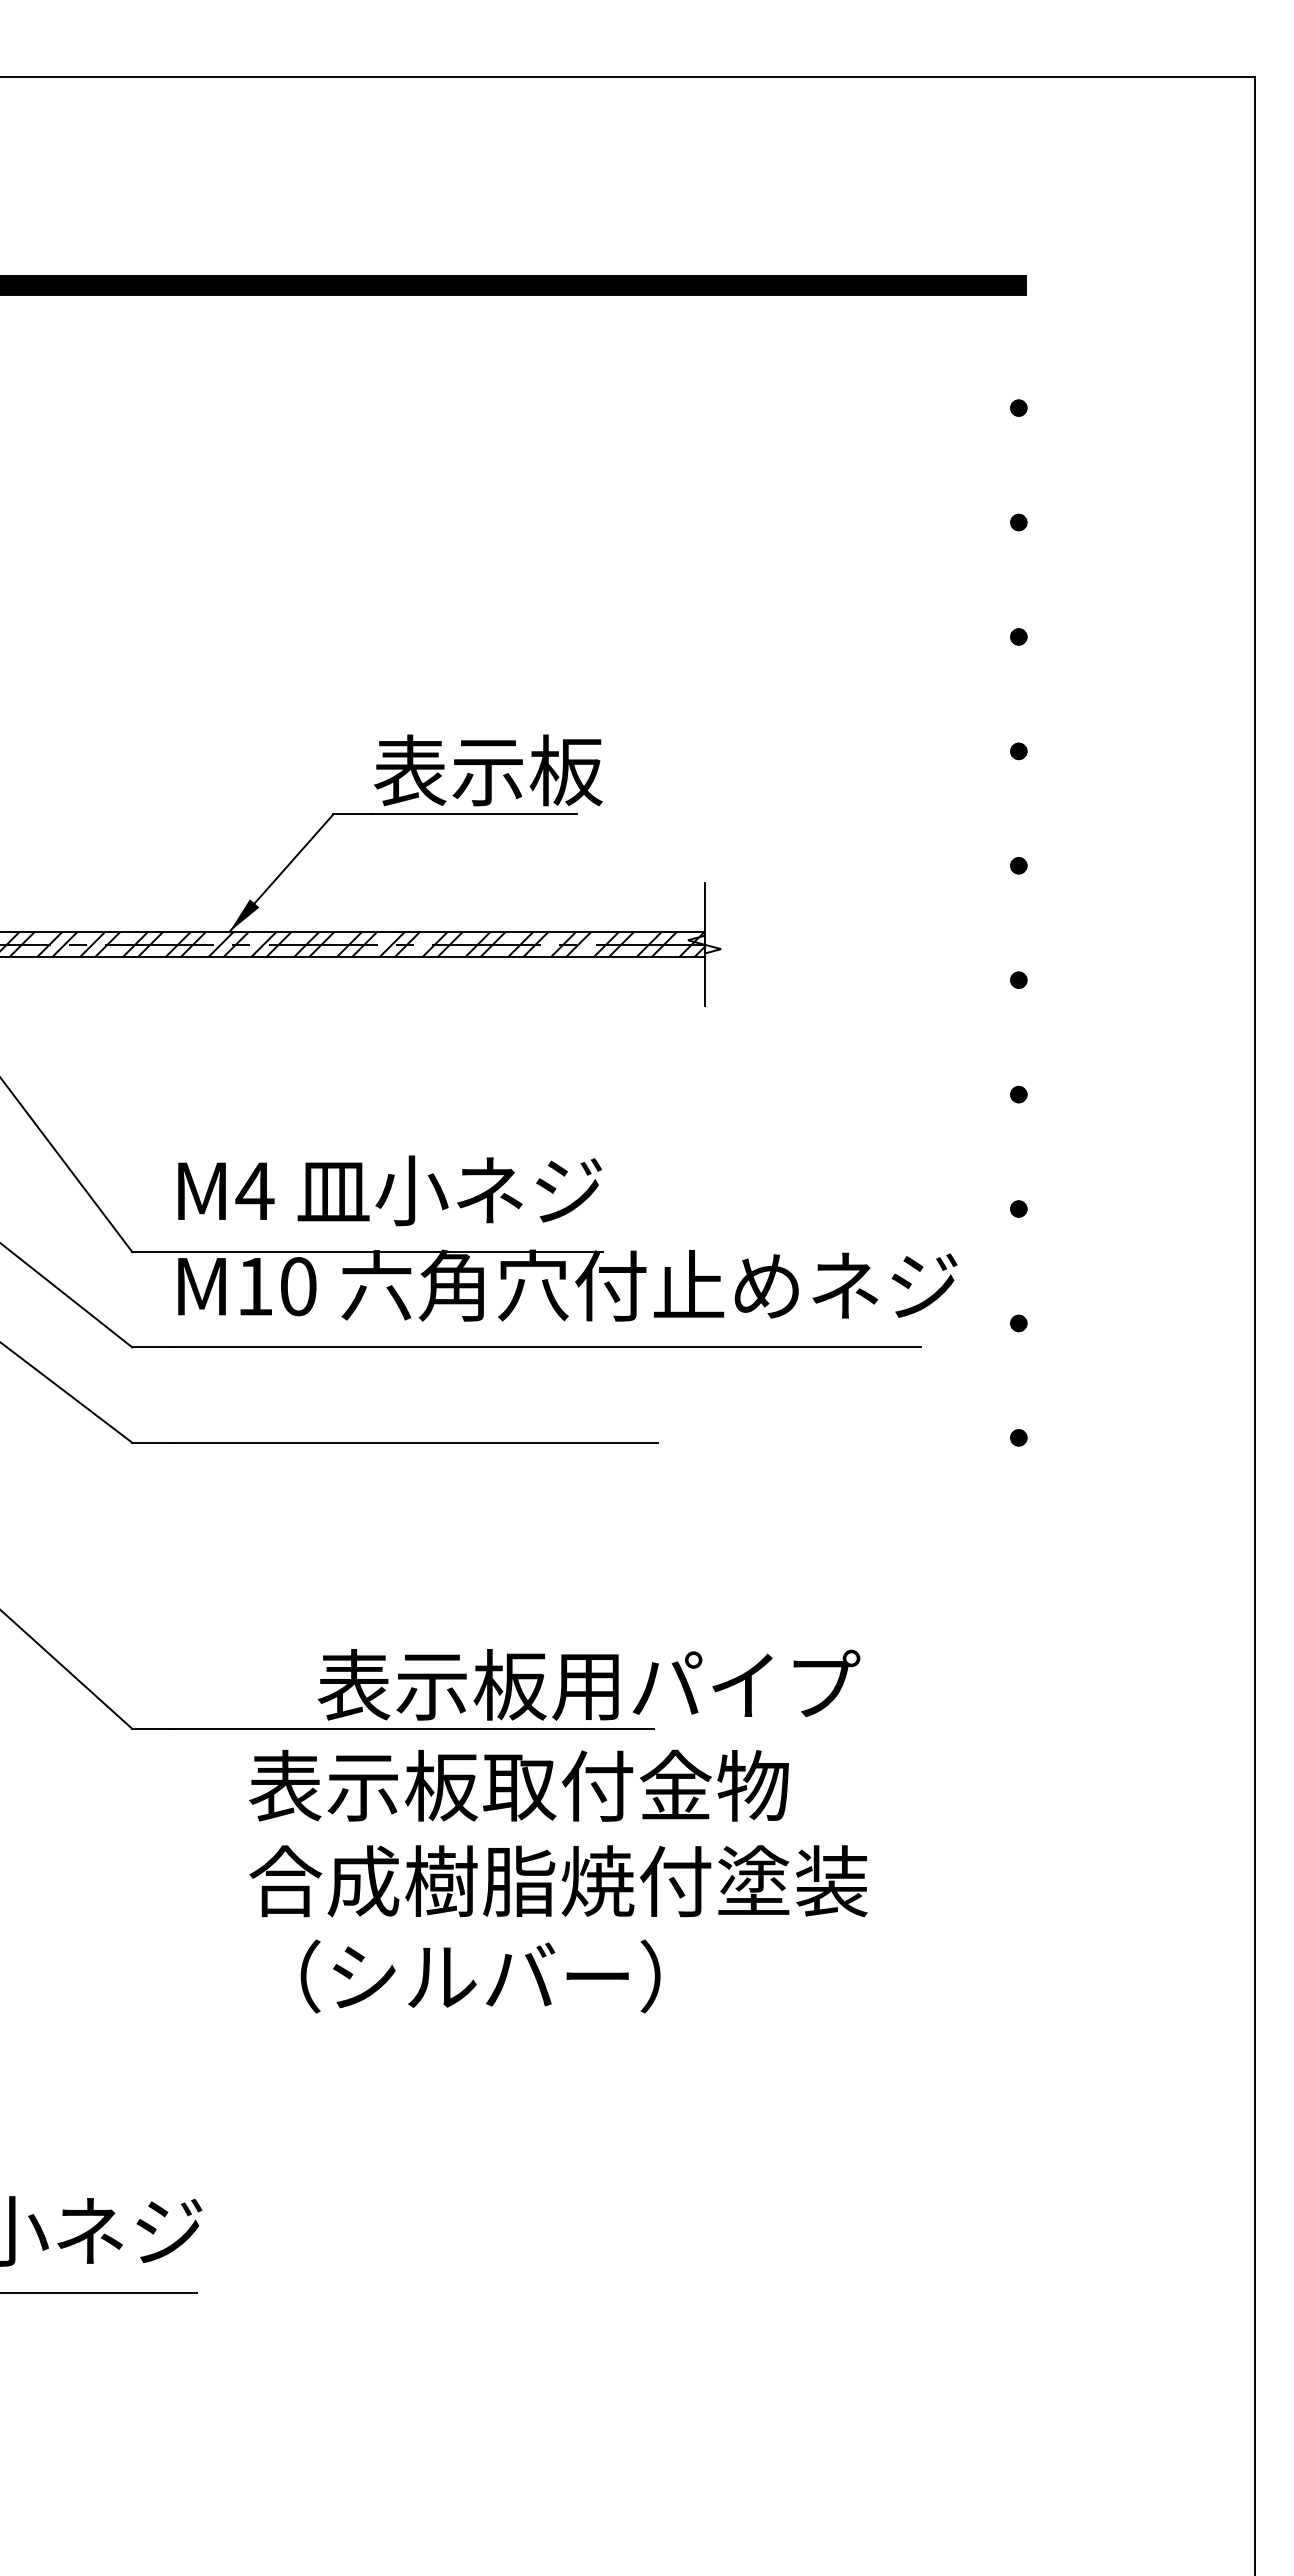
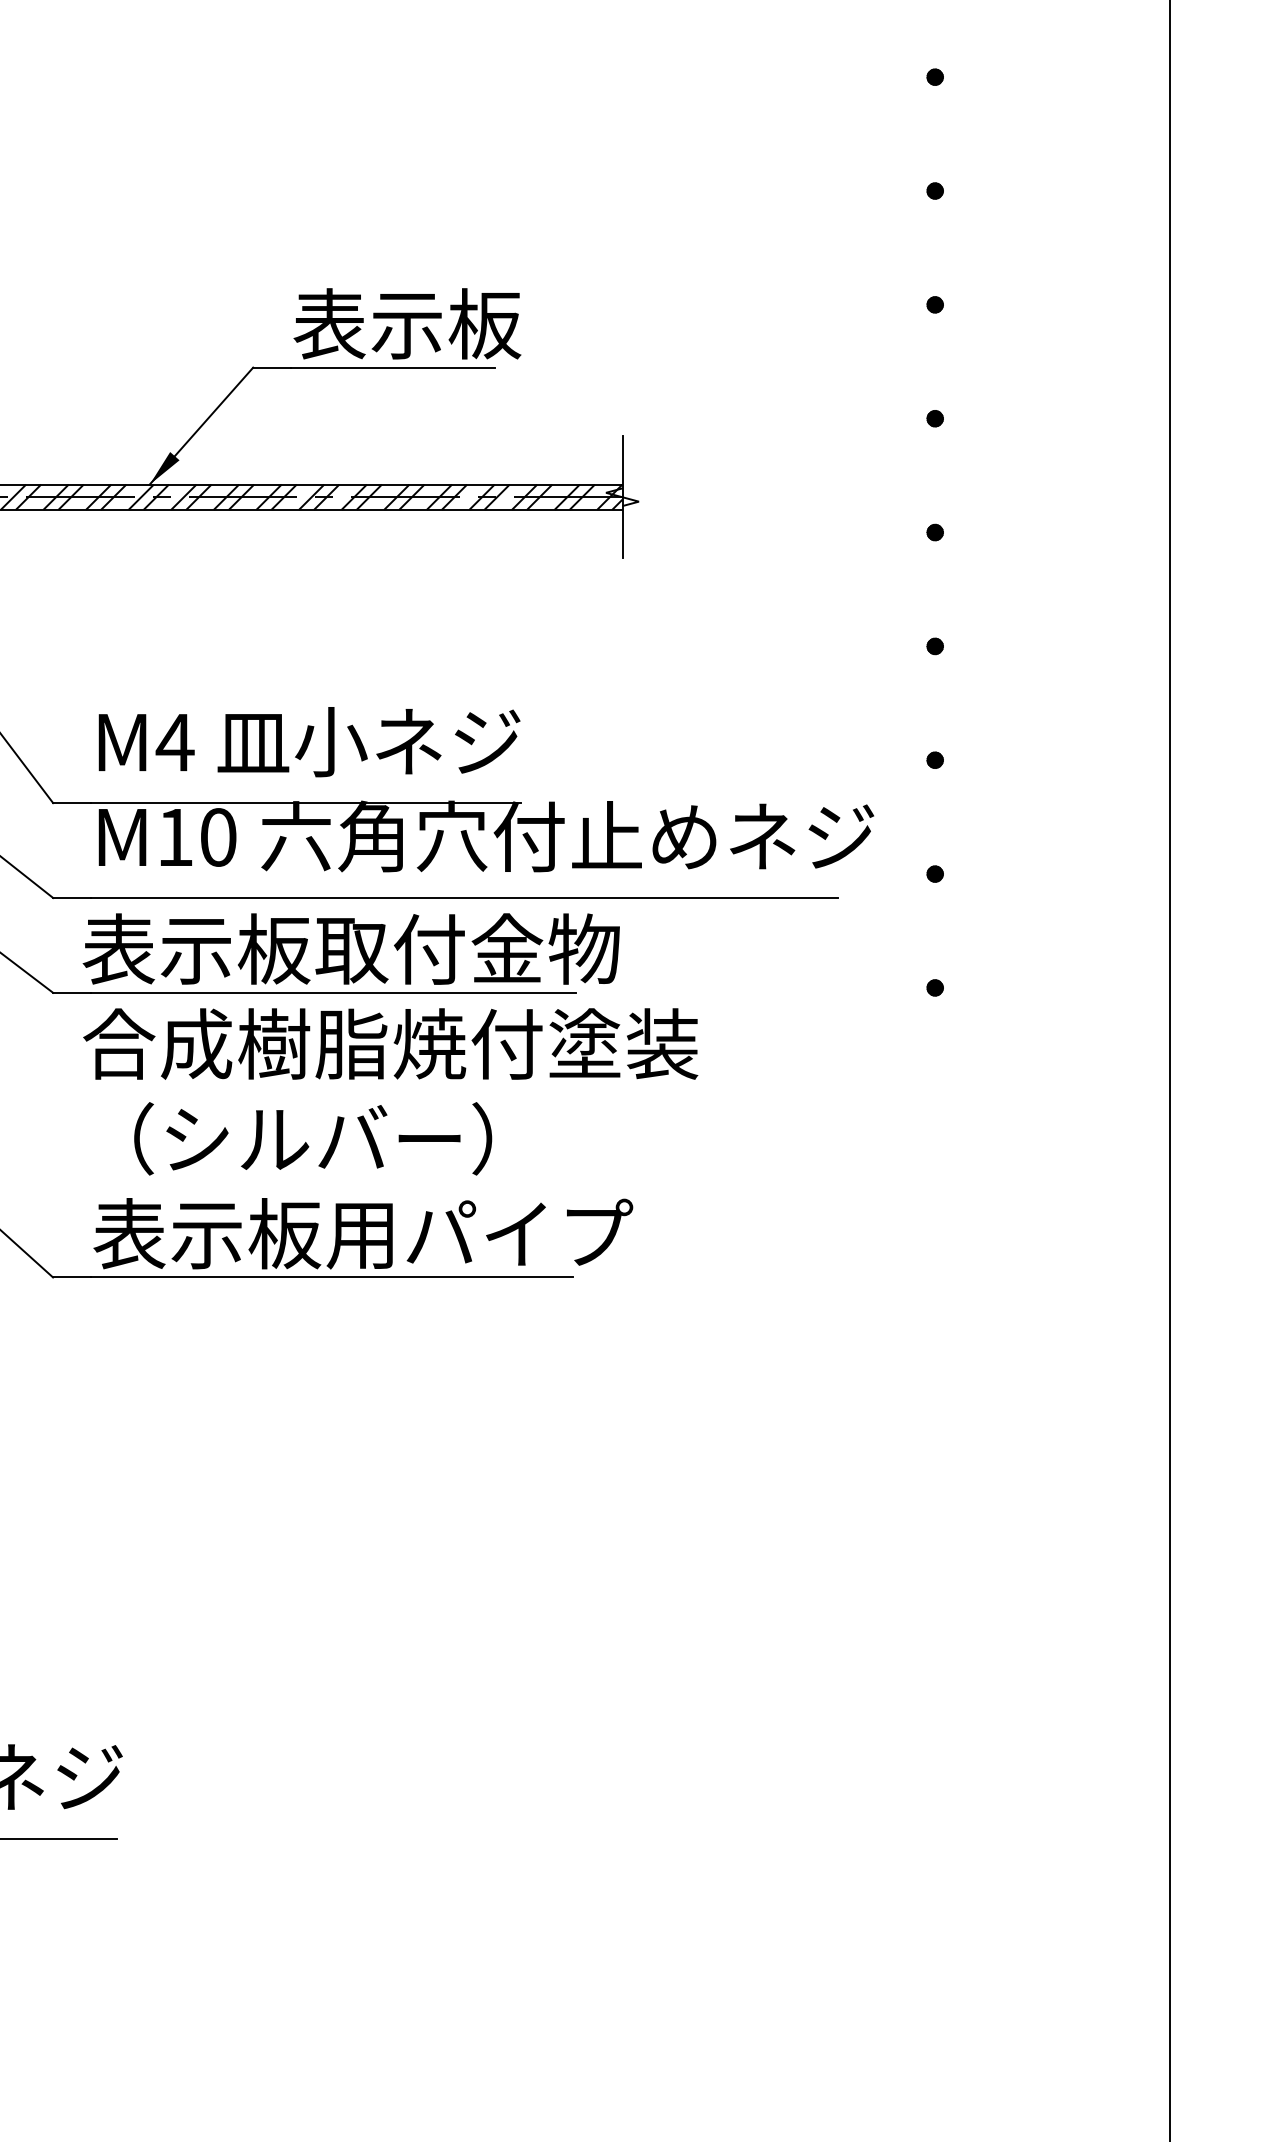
text: (588, 1684) -> (362, 1233), moved
text: (558, 1881) -> (390, 1044), moved

